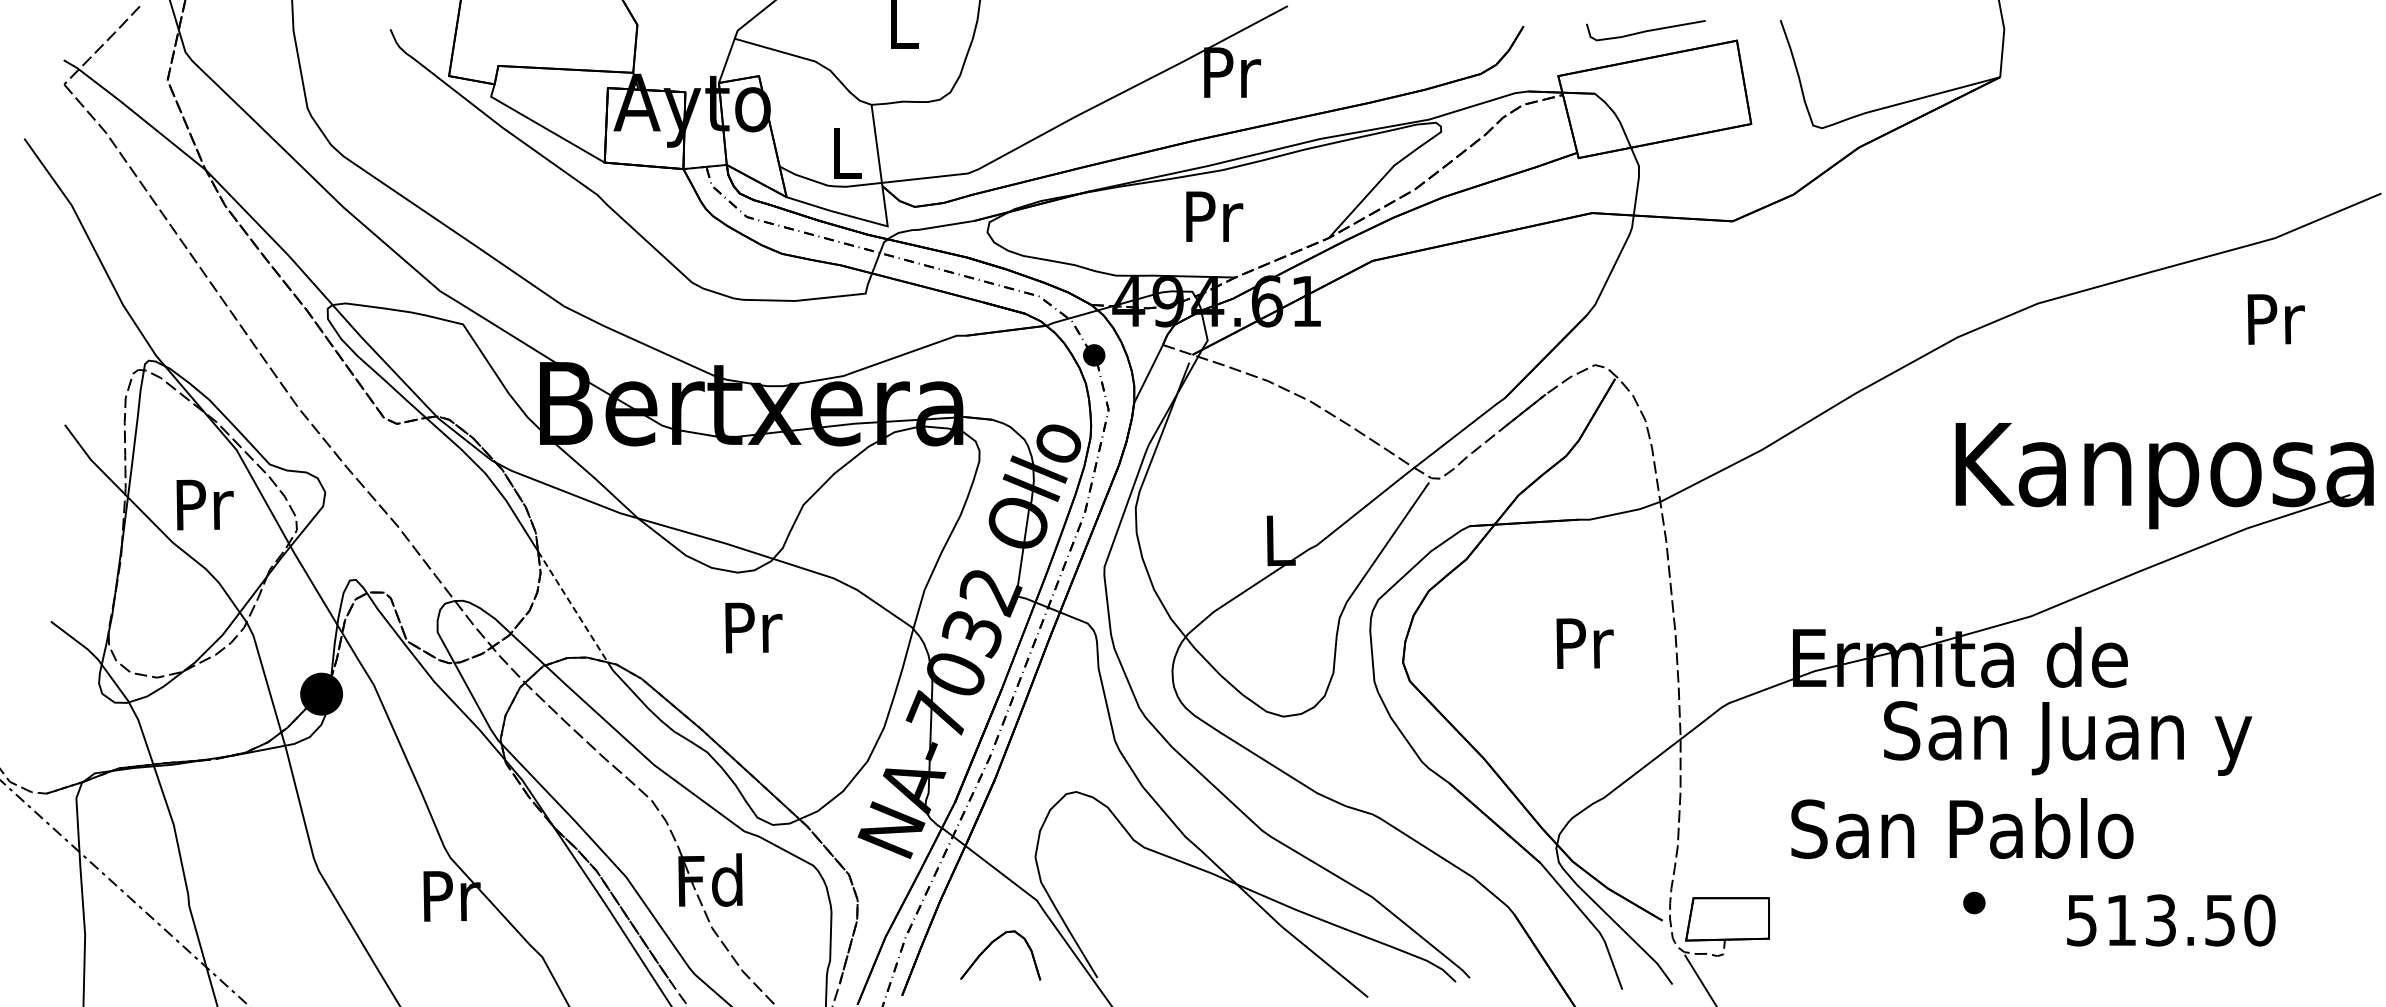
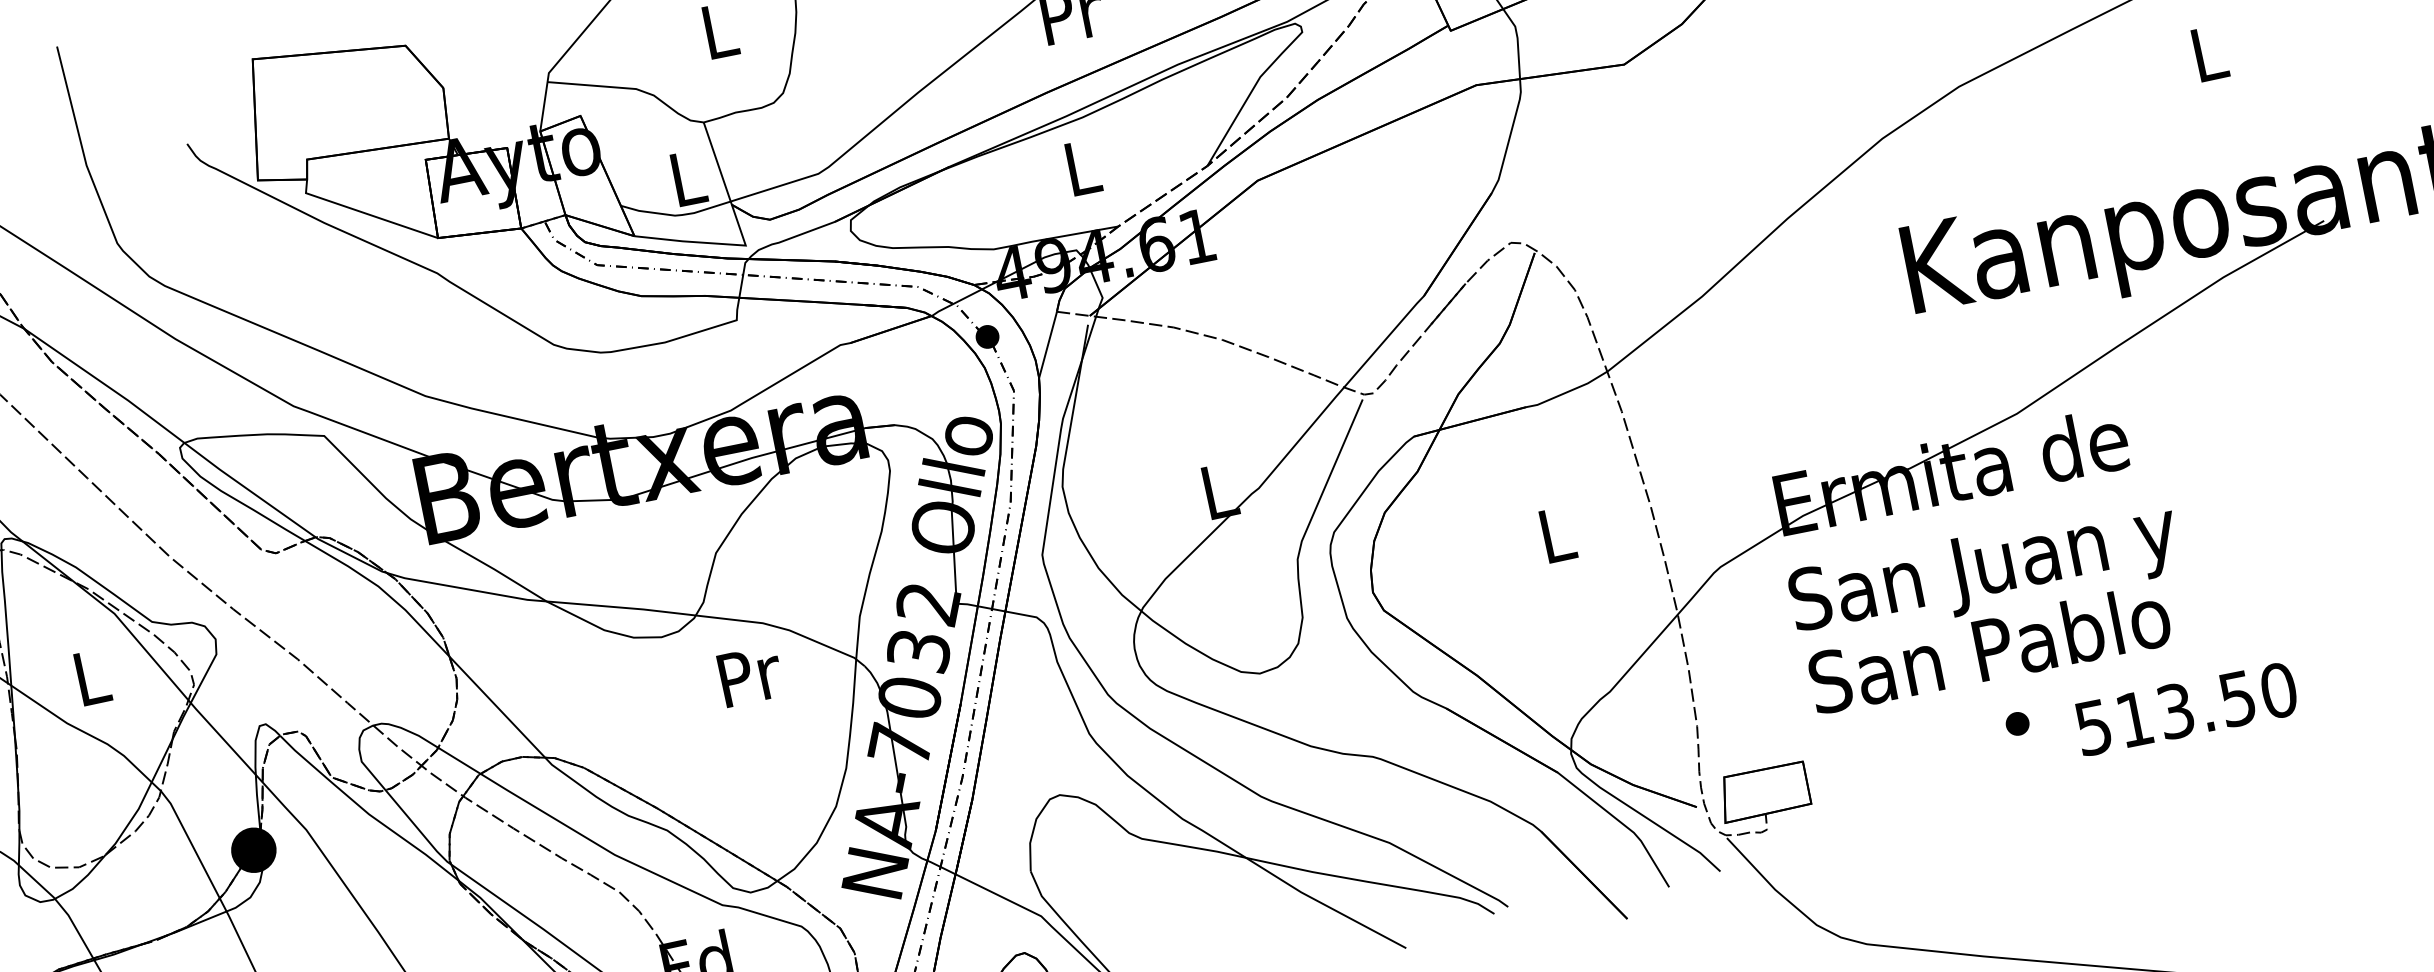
text: (1214, 216) -> (1083, 167), Pr -> L
text: (2275, 319) -> (2209, 53), Pr -> L
text: (204, 504) -> (92, 677), Pr -> L
line: (572, 606) -> (496, 706), dashed -> solid
text: (753, 627) -> (750, 675), moved
text: (1584, 643) -> (1557, 534), Pr -> L
text: (2068, 738) -> (1985, 571), moved
text: (2171, 920) -> (2186, 708), moved

